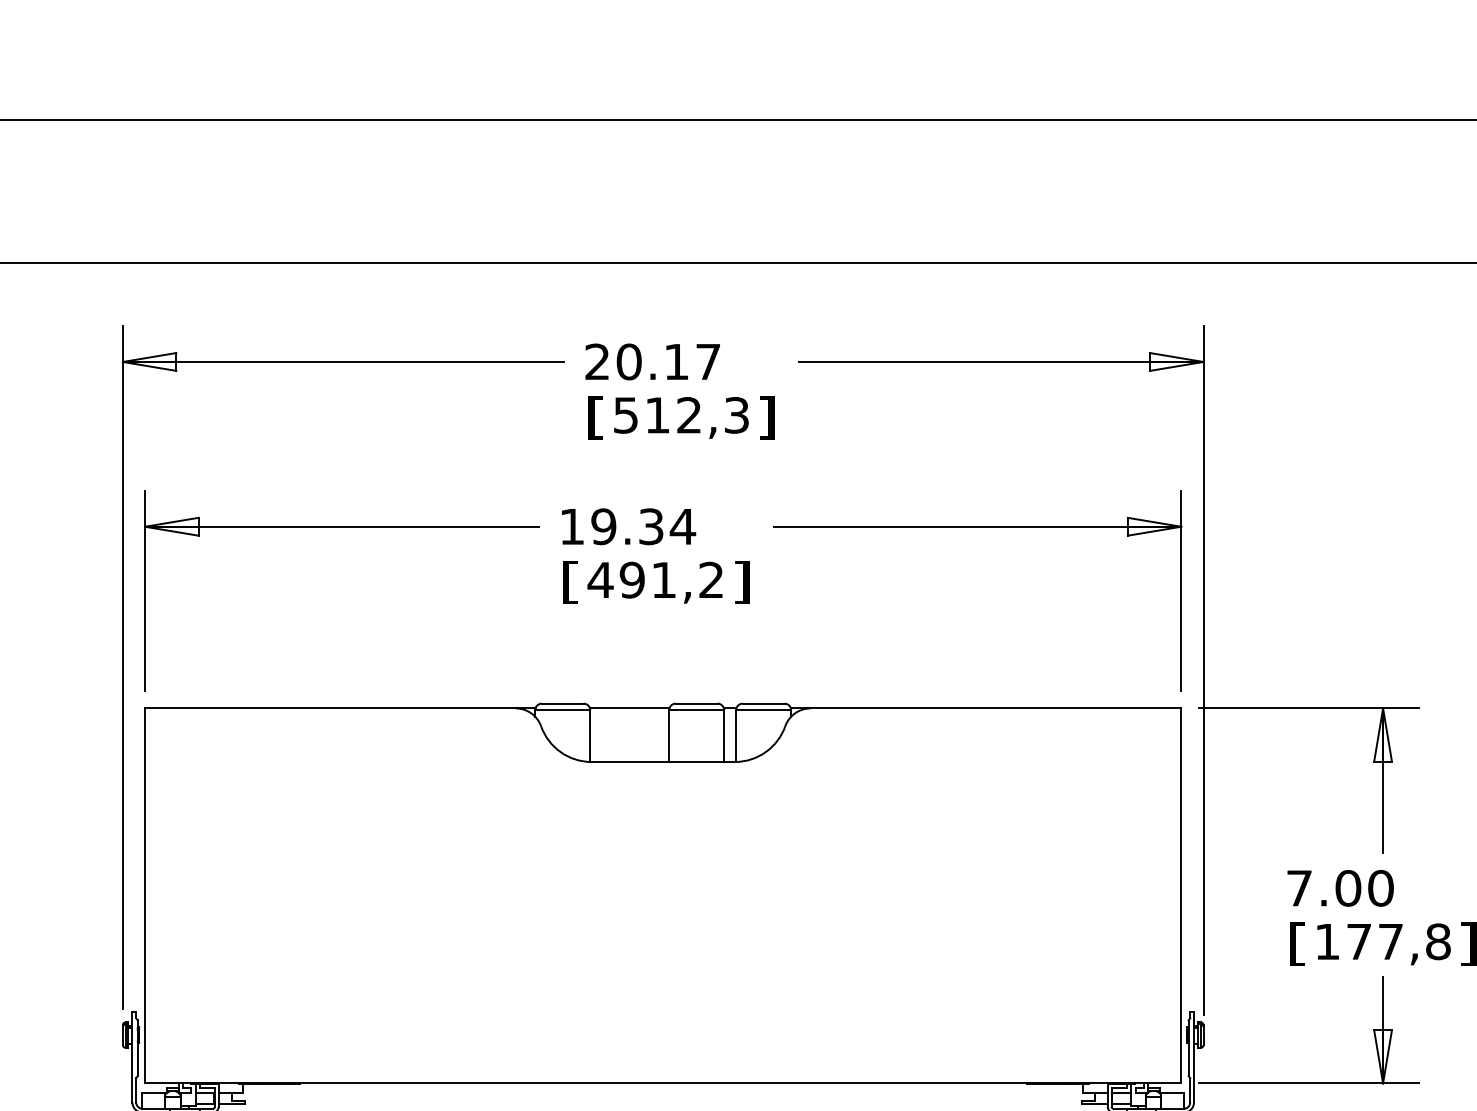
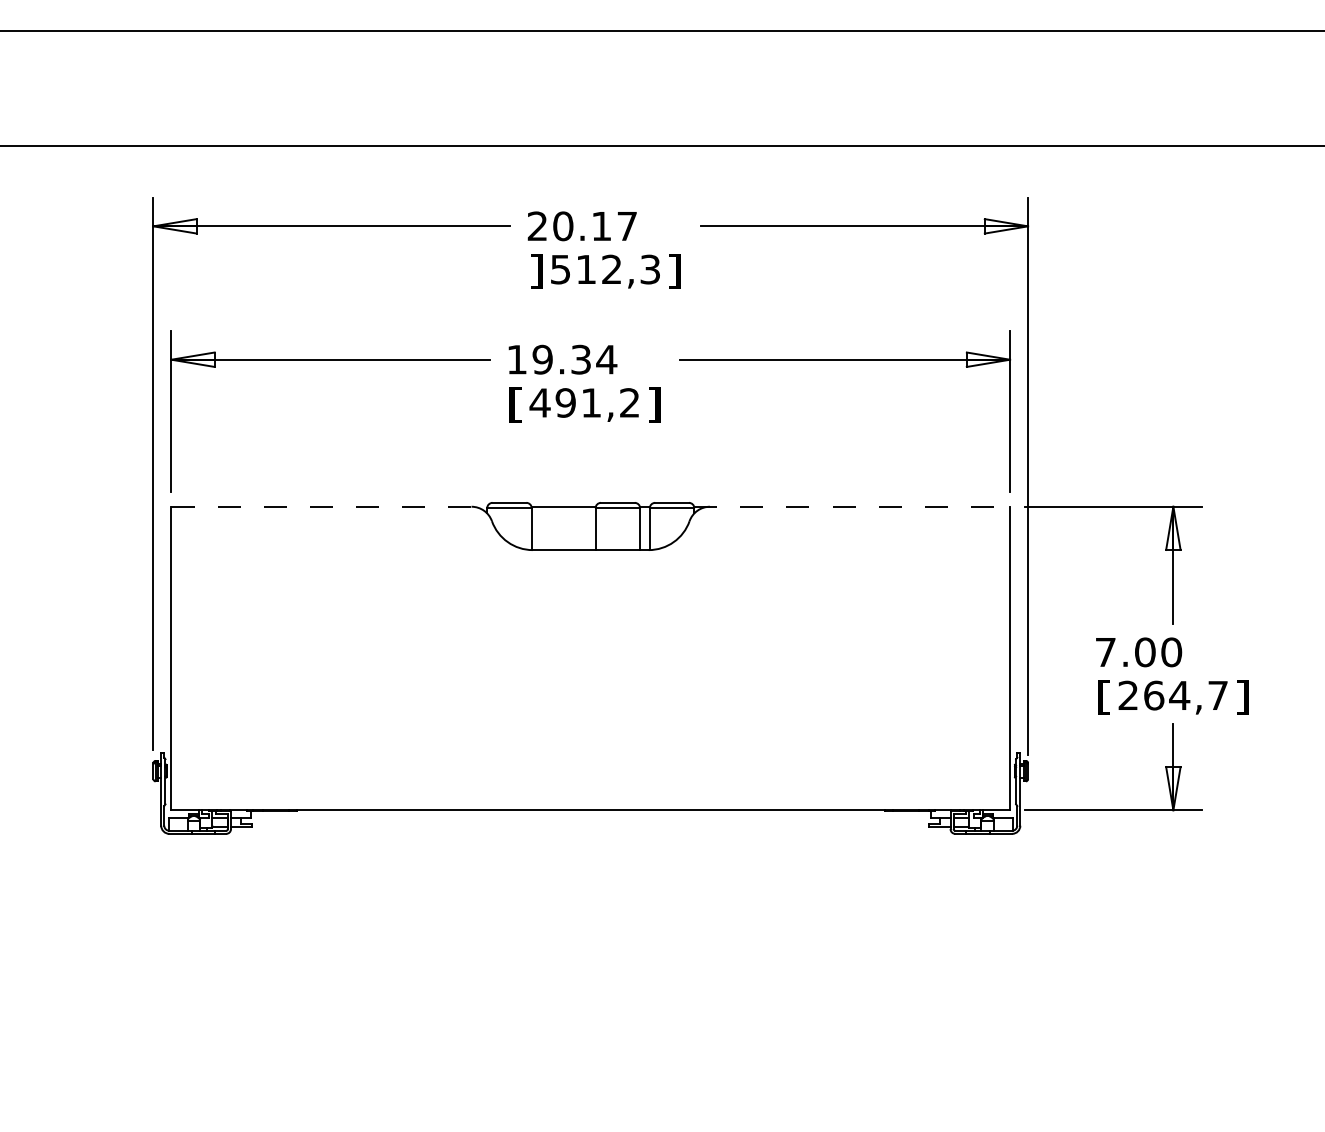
text: (596, 417) -> (536, 271), [ -> ]
line: (340, 708) -> (329, 506), solid -> dashed
line: (986, 708) -> (852, 506), solid -> dashed
text: (1383, 941) -> (1173, 695), 177,8 -> 264,7

